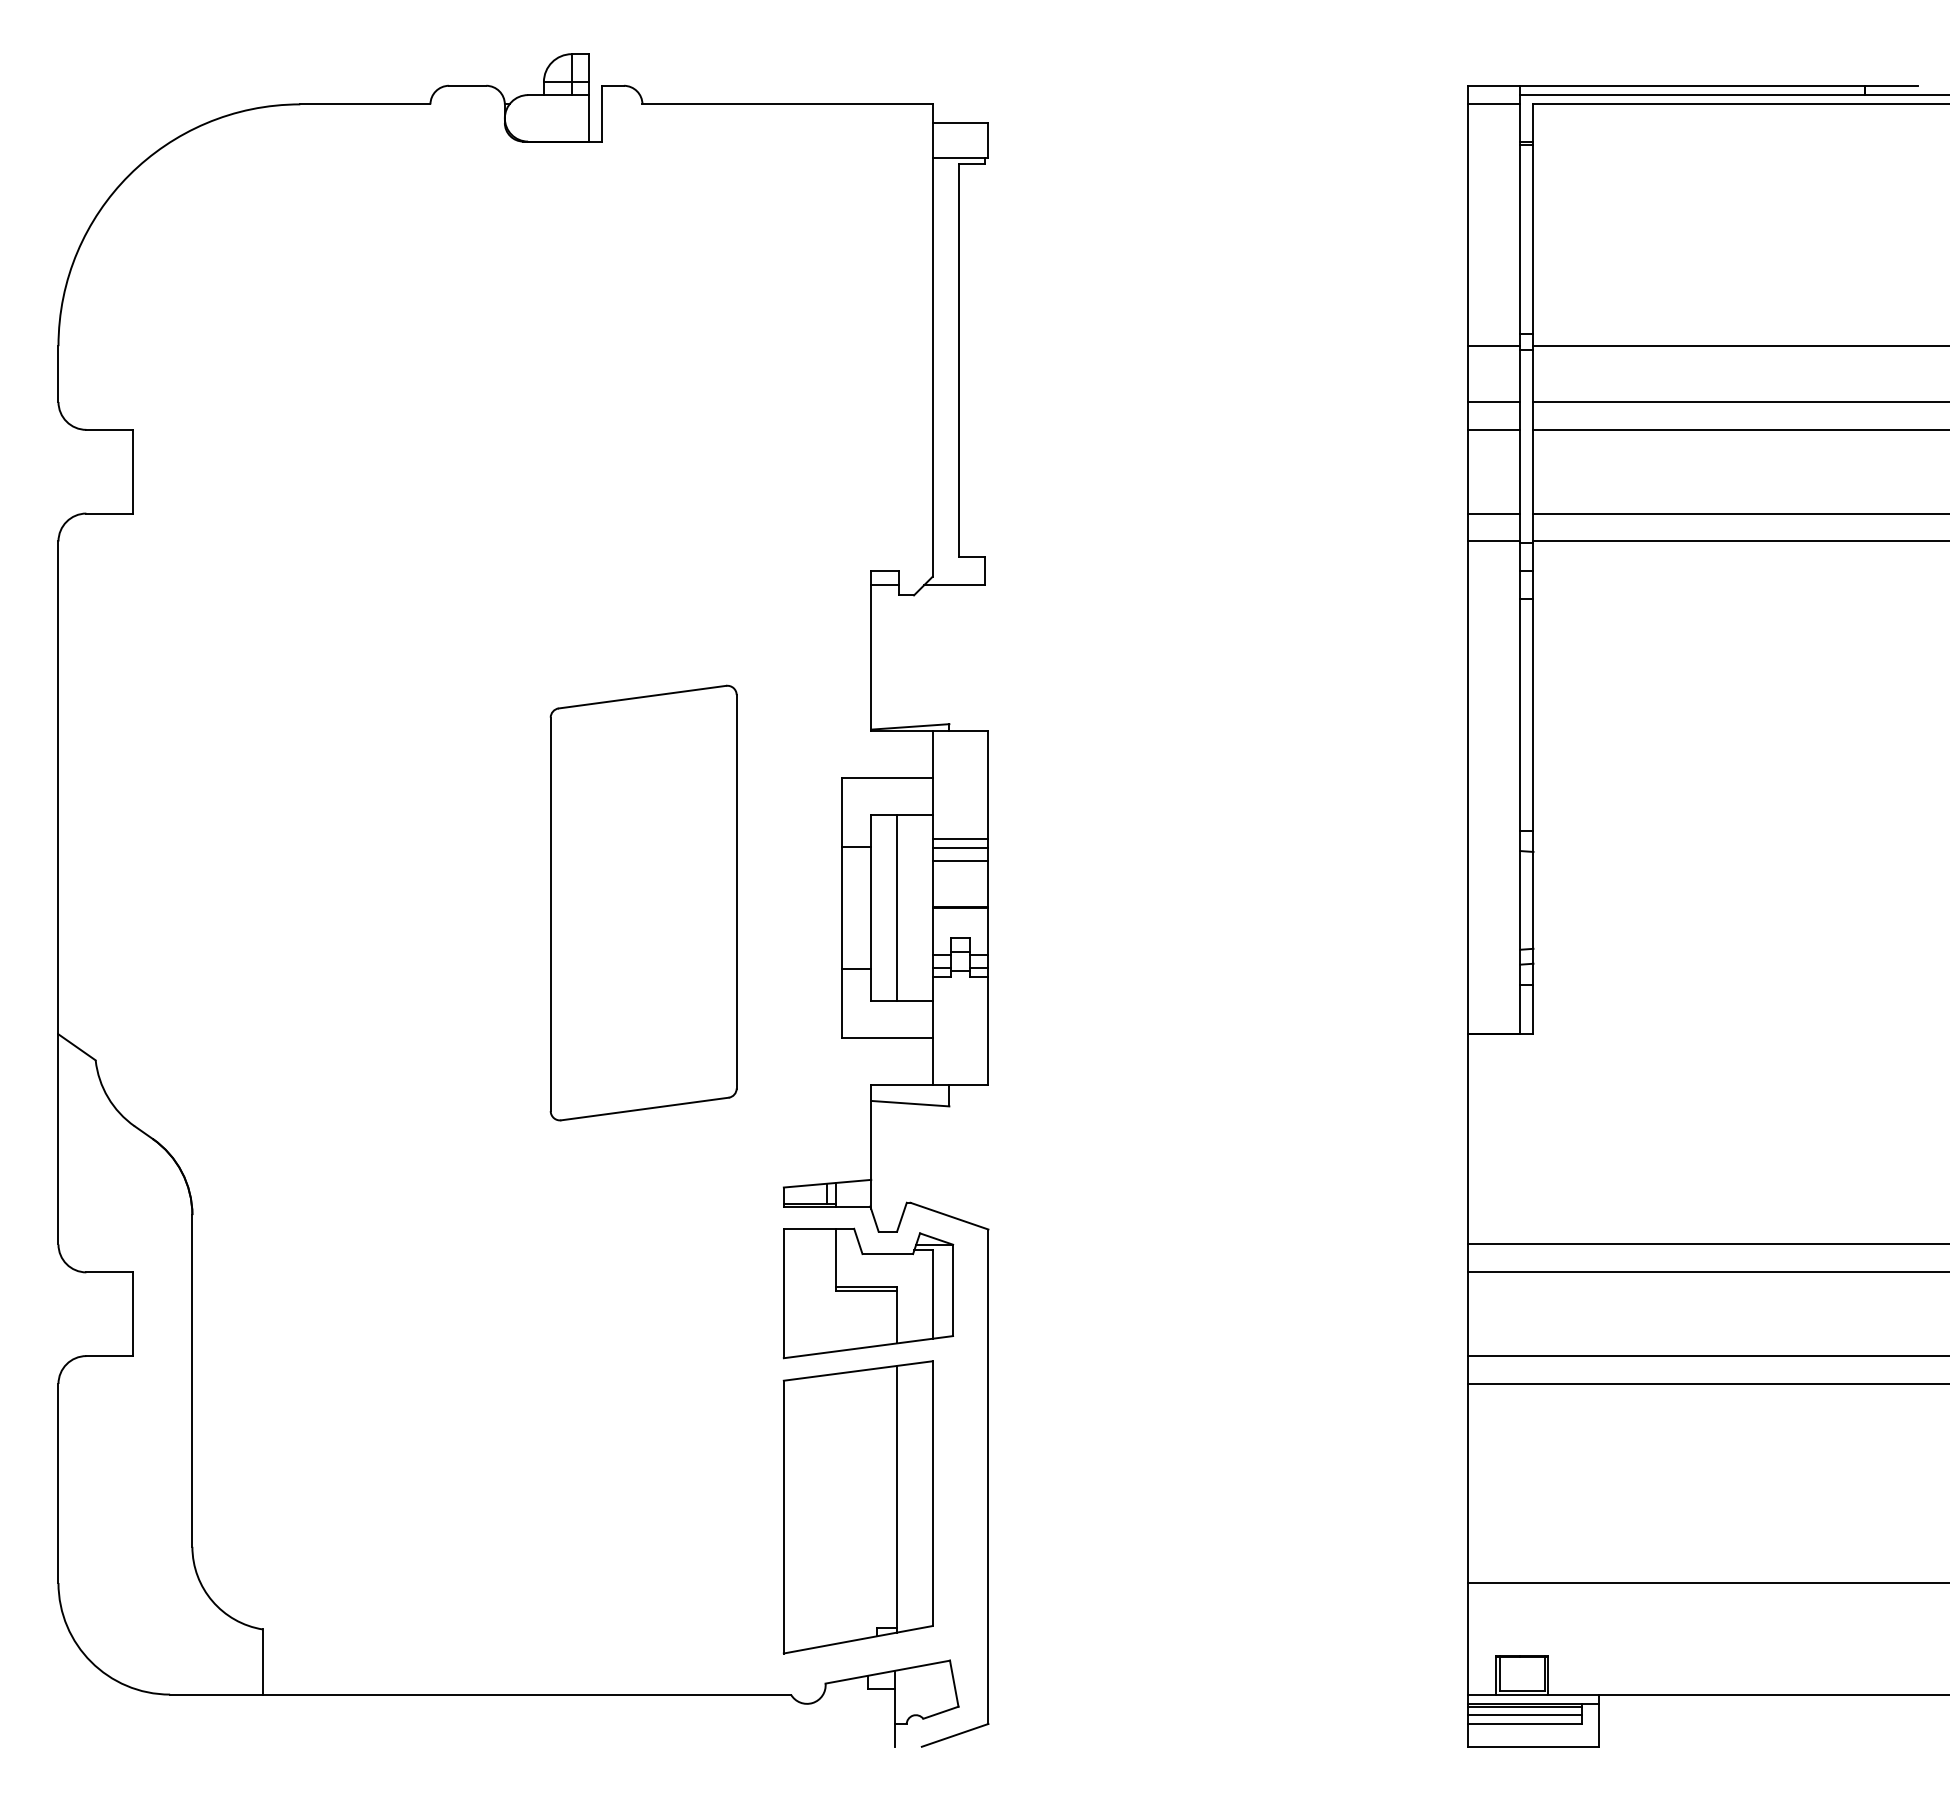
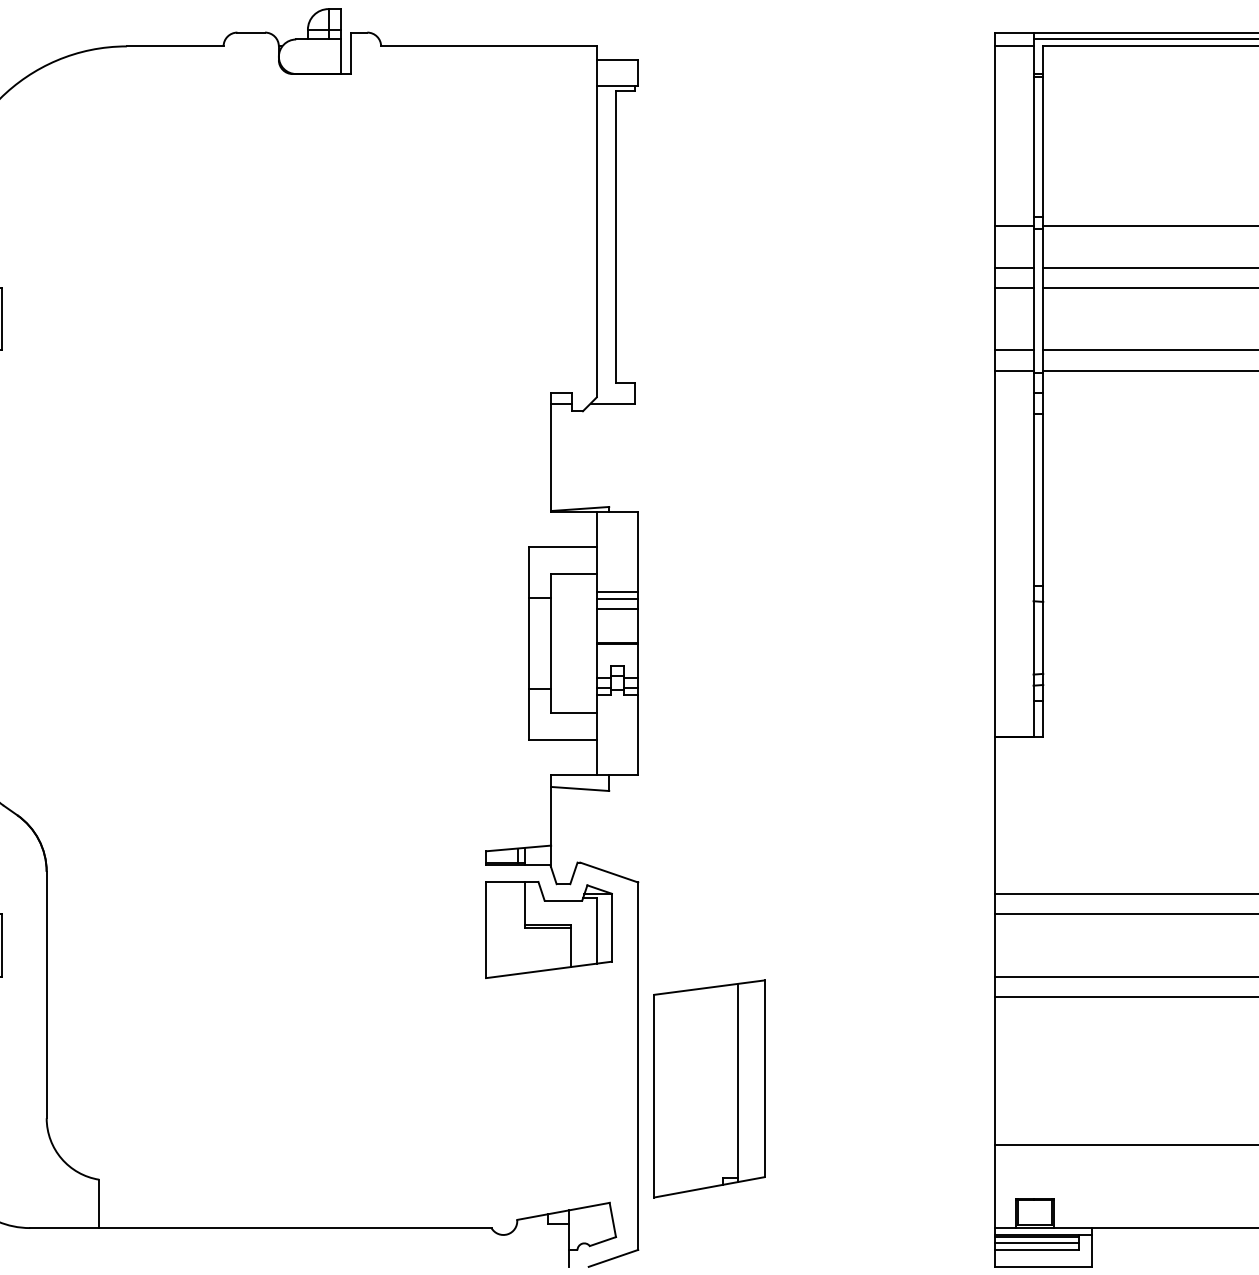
part: (643, 902) -> (381, 639), removed
line: (897, 907) -> (570, 643), removed
part: (857, 1507) -> (708, 1089), moved

